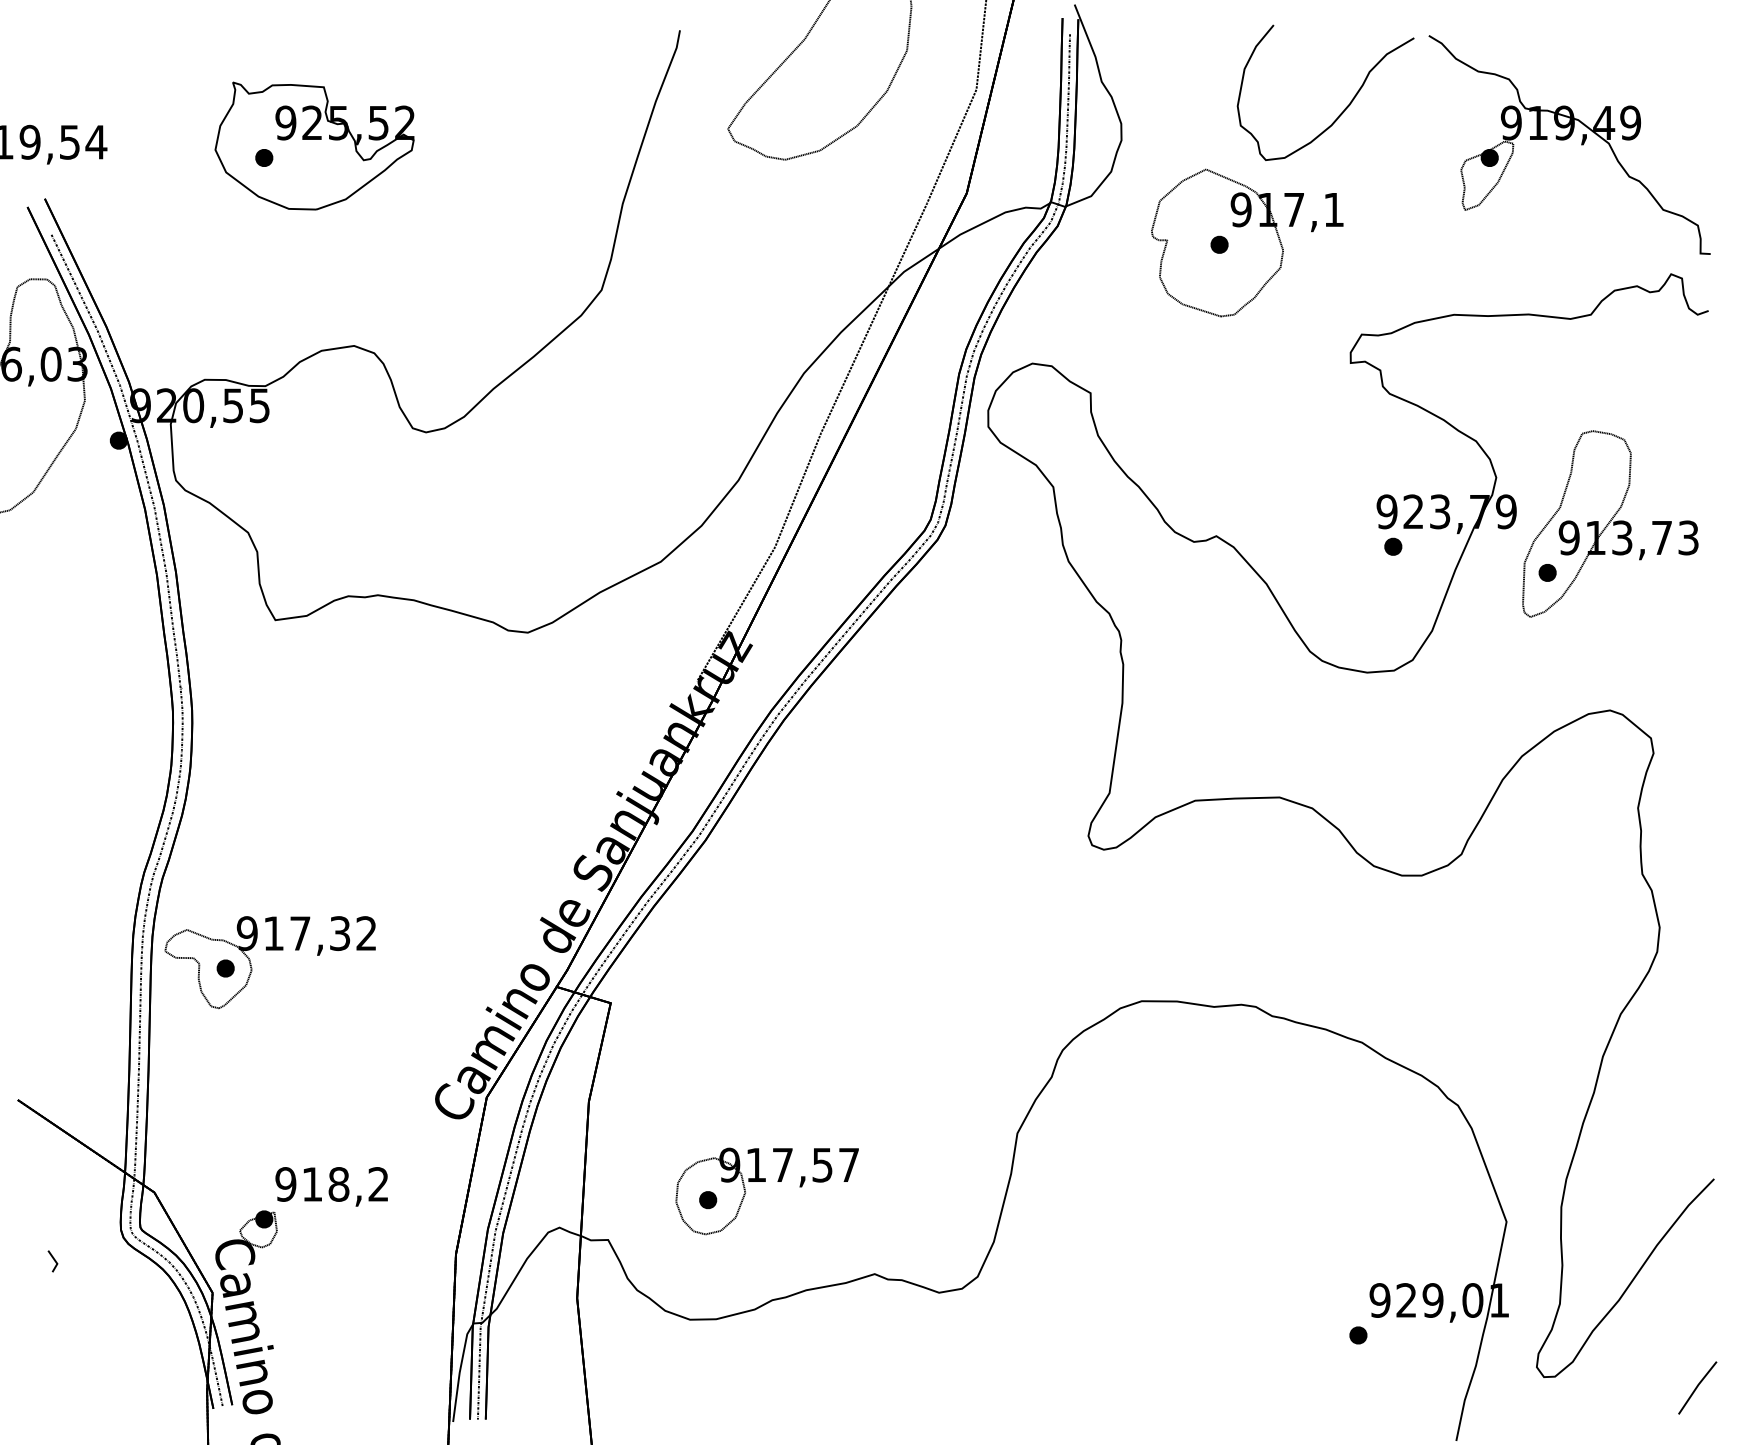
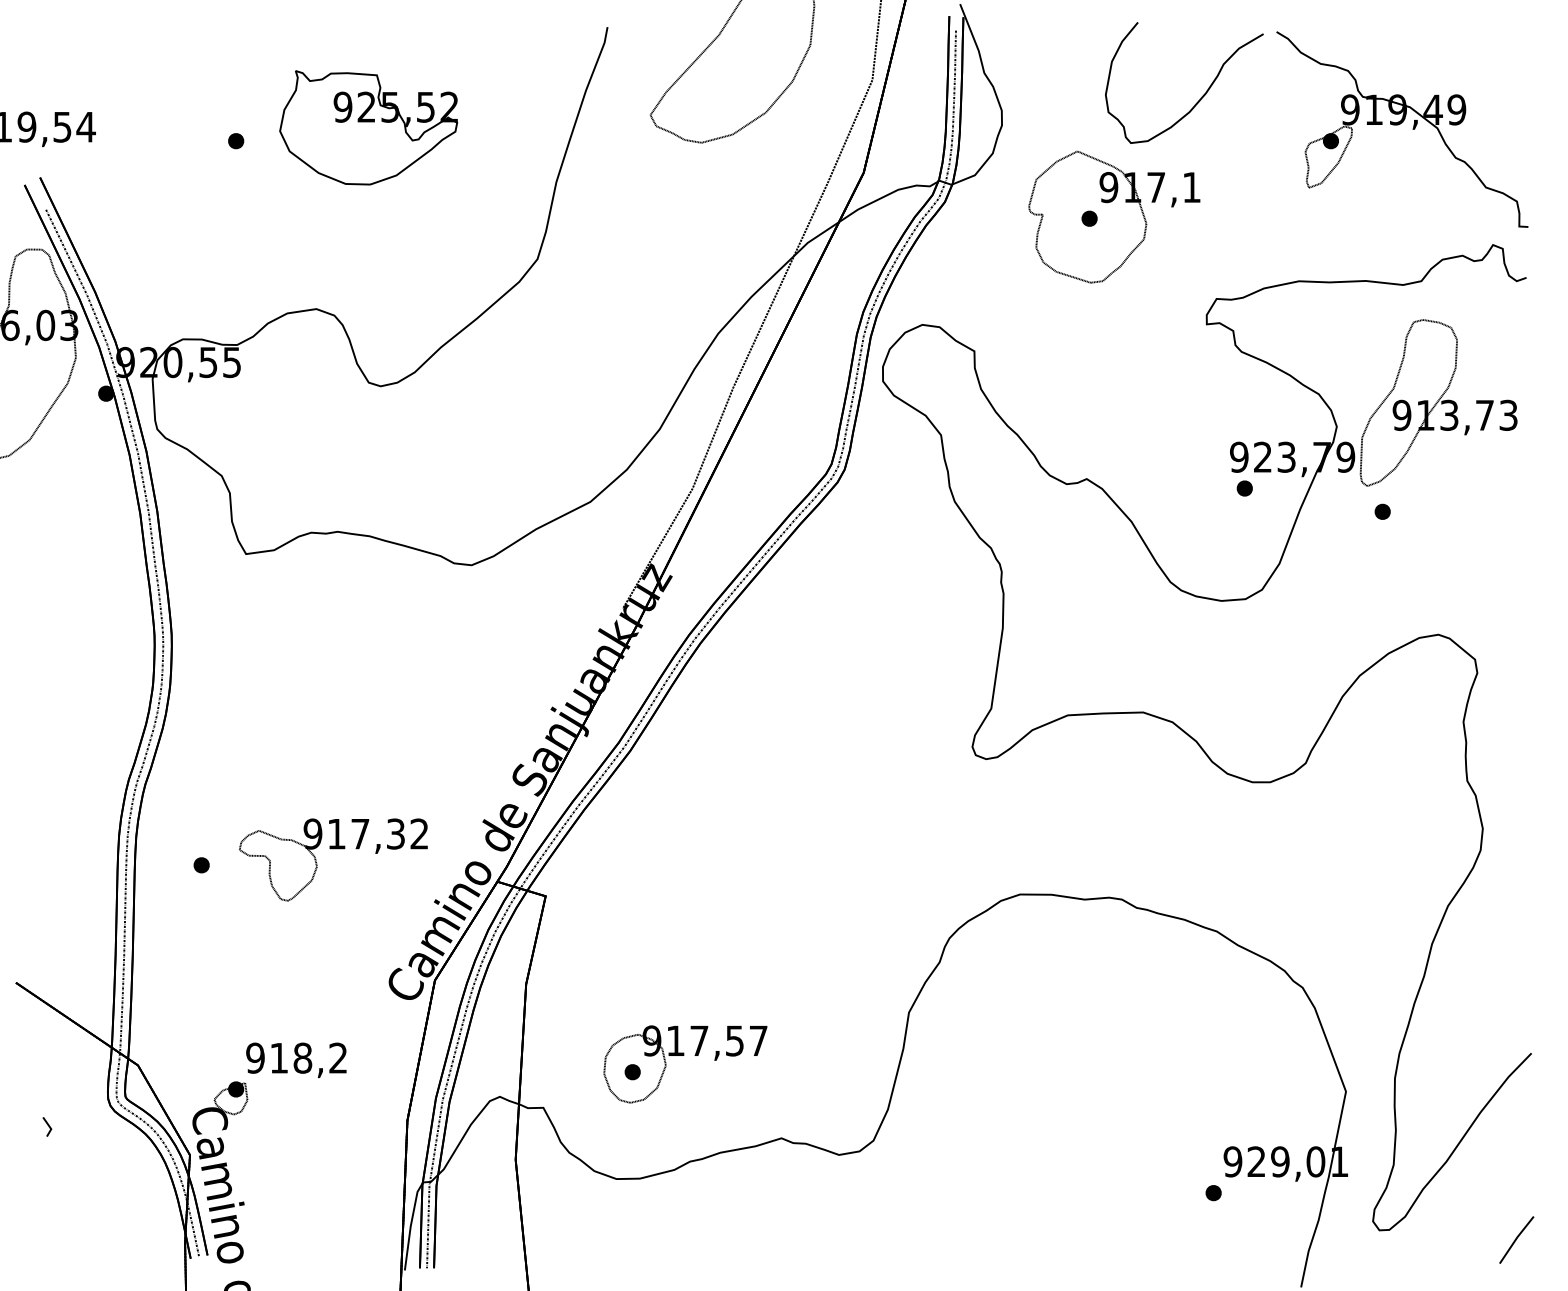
part: (314, 145) -> (368, 127), moved
part: (1610, 523) -> (1438, 402), moved
part: (269, 950) -> (332, 849), moved

